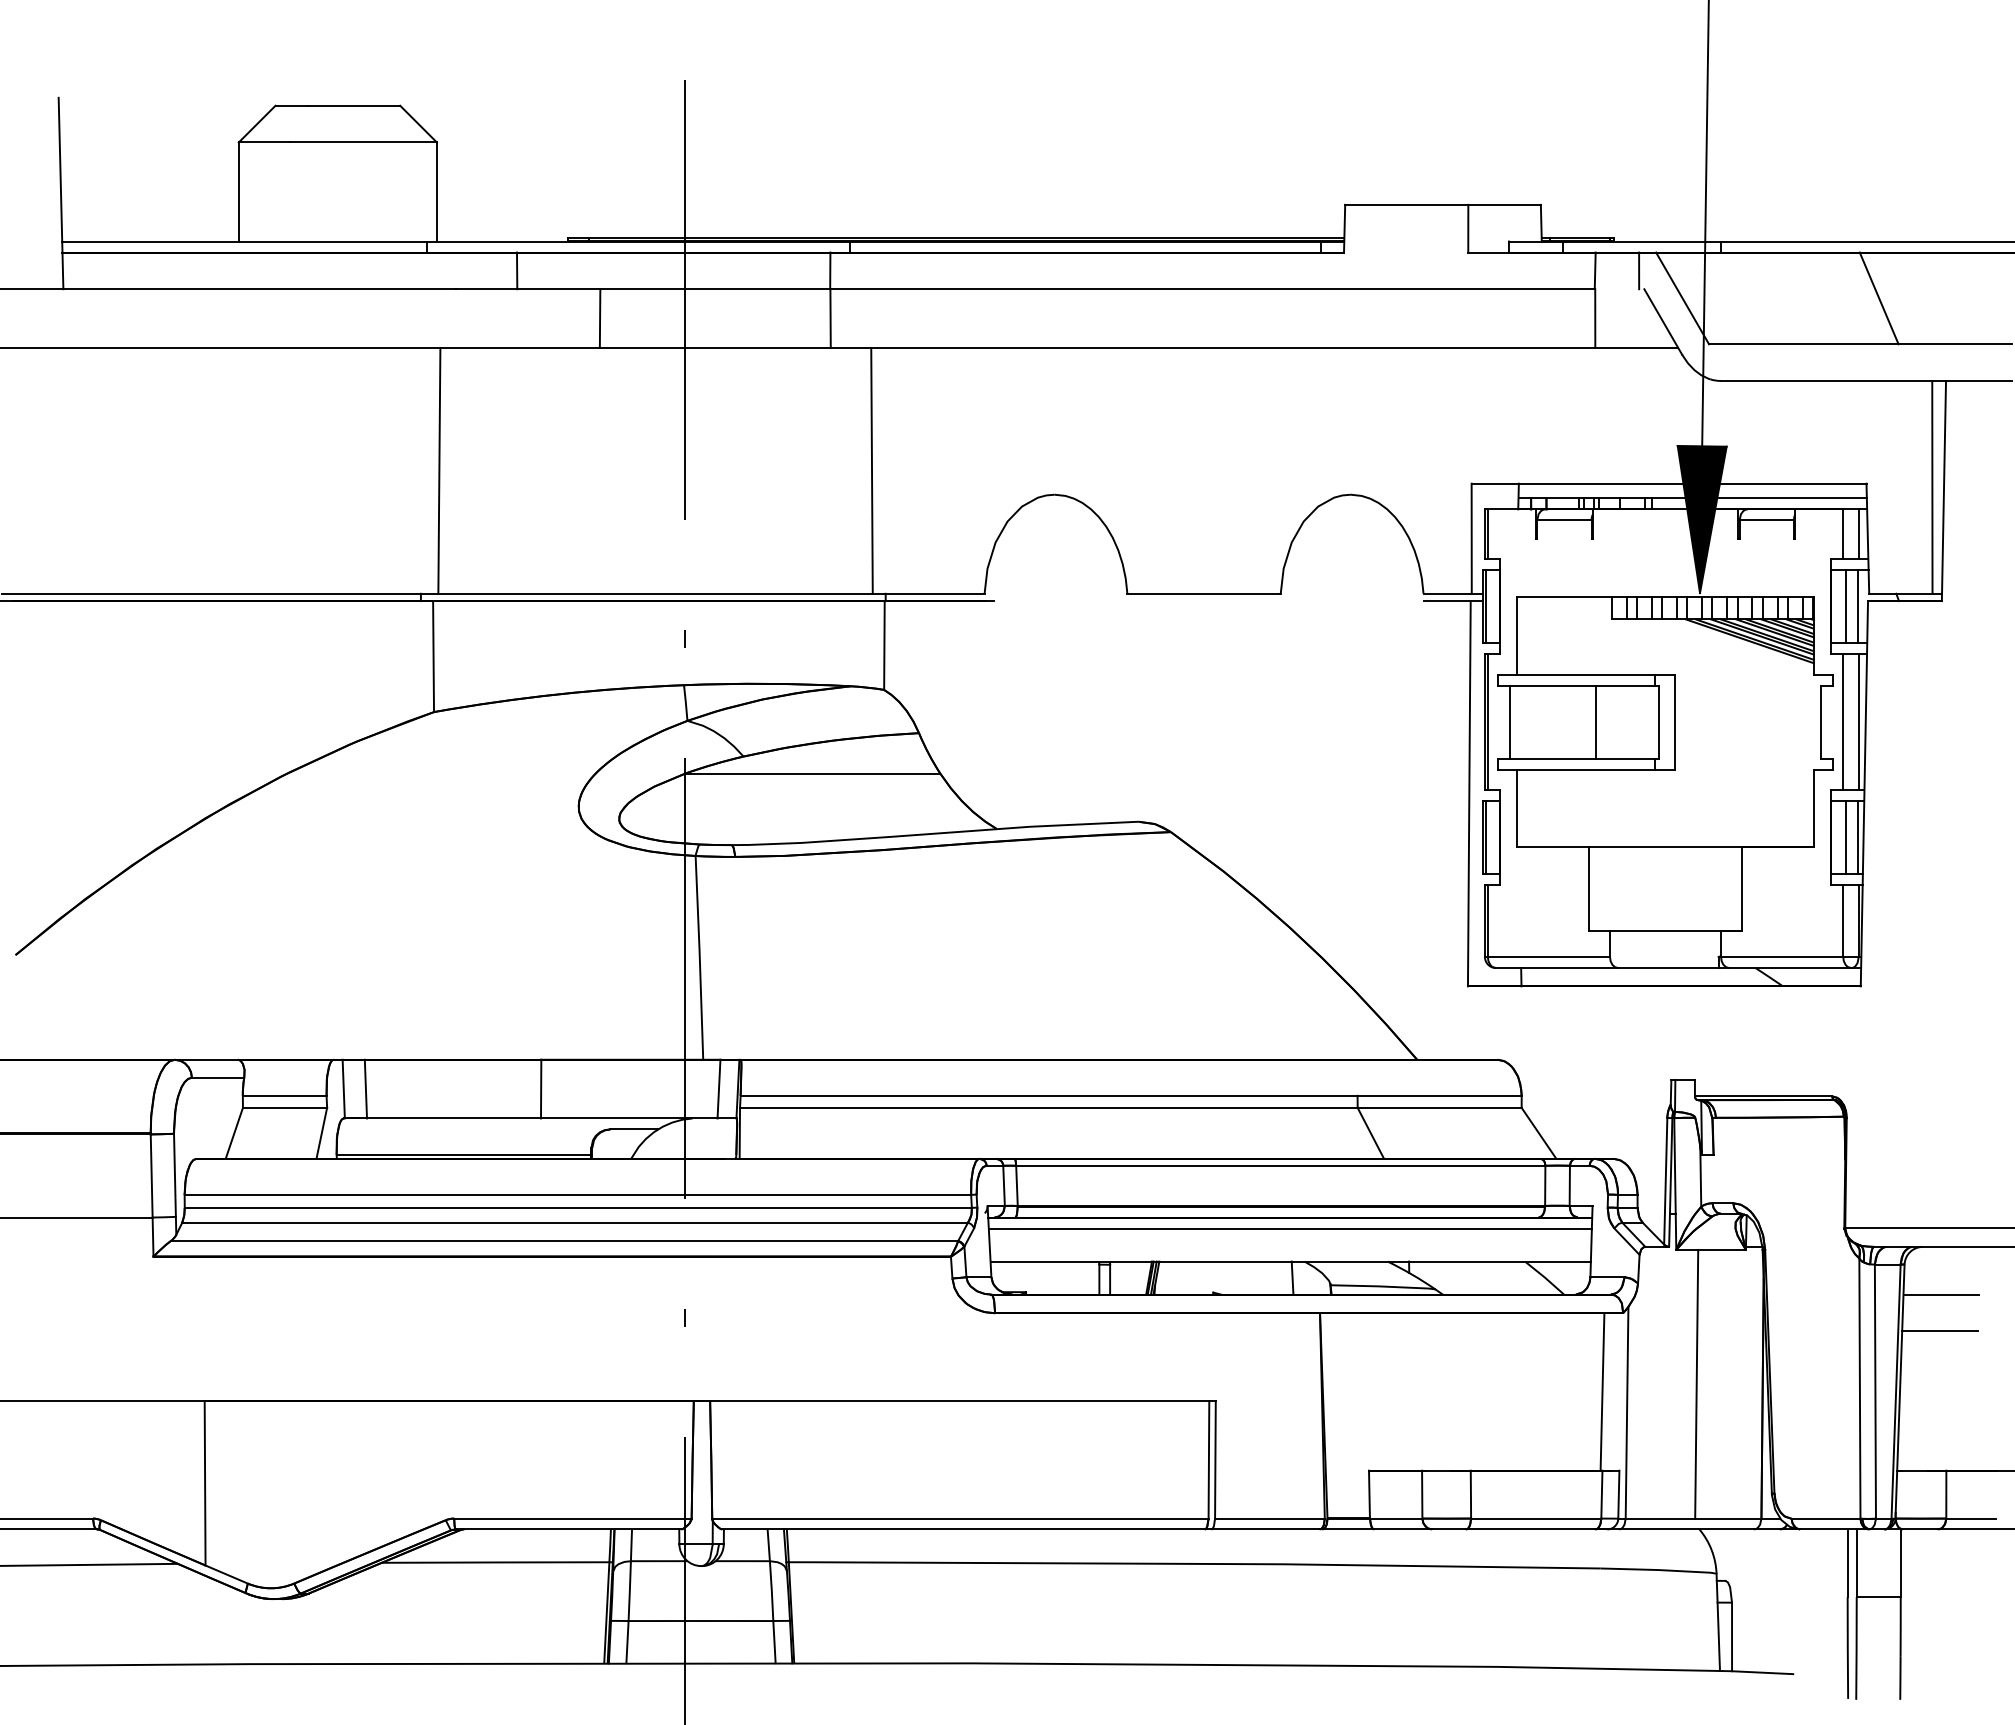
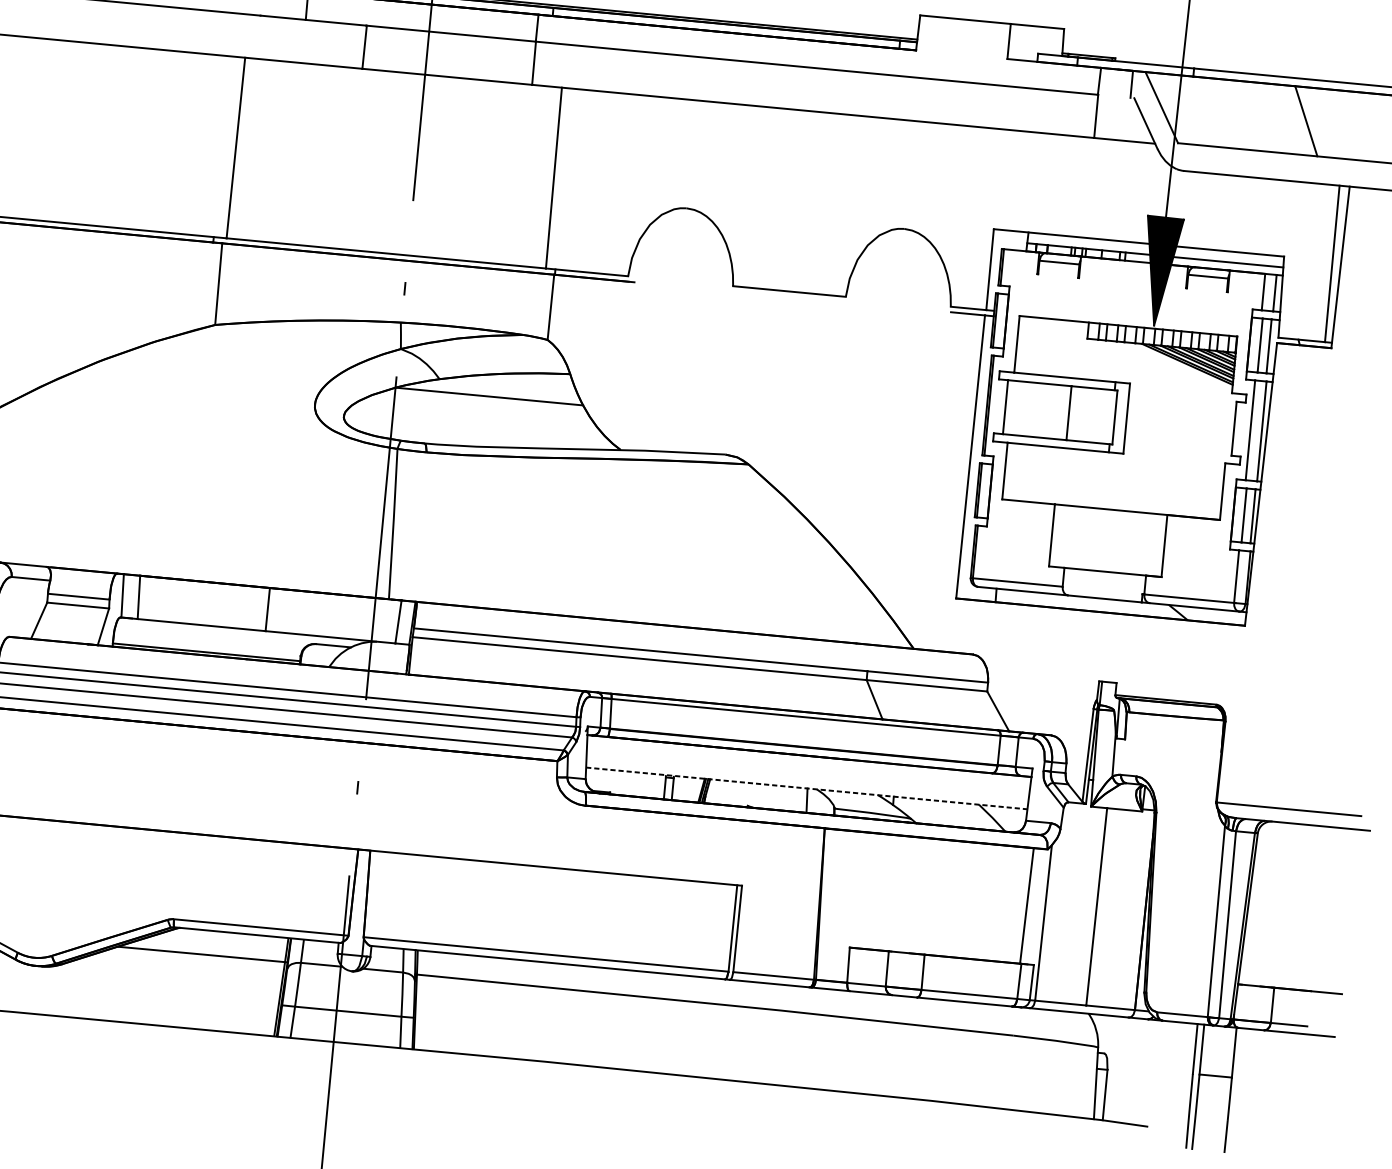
line: (1289, 1228) -> (808, 764), removed
line: (1291, 1261) -> (807, 788), solid -> dashed
line: (1941, 1294) -> (1282, 857), removed
line: (1939, 1331) -> (1278, 884), removed

